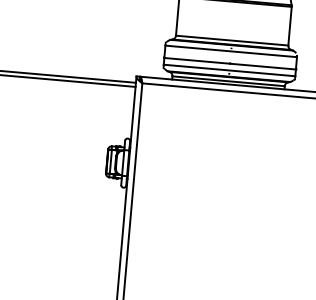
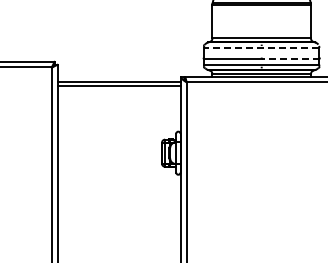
line: (231, 50) -> (261, 47), solid -> dashed
line: (262, 66) -> (290, 58), solid -> dashed

